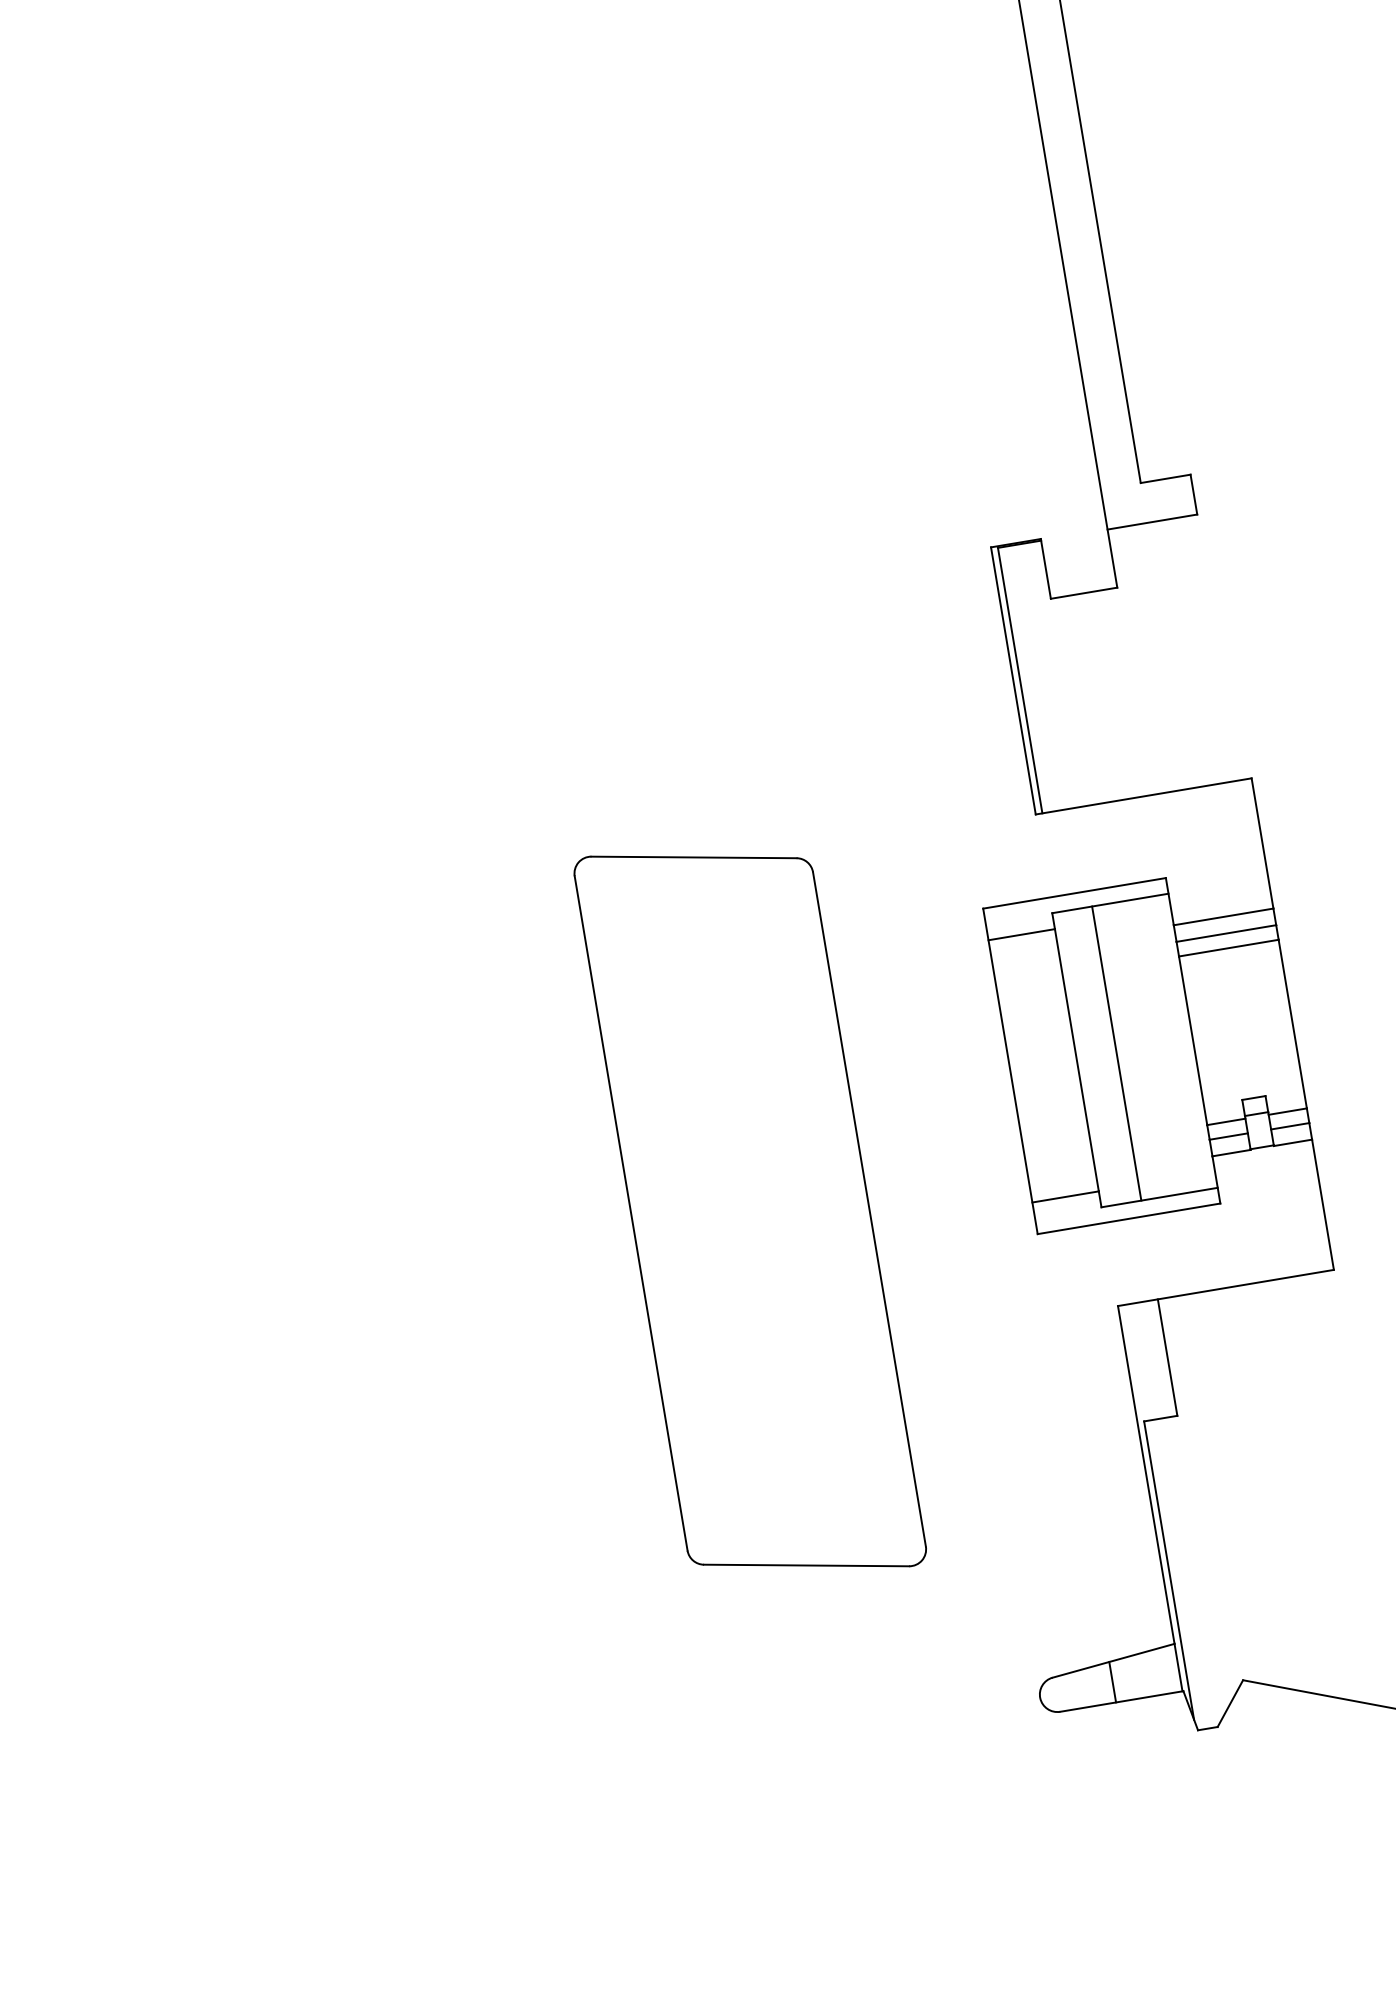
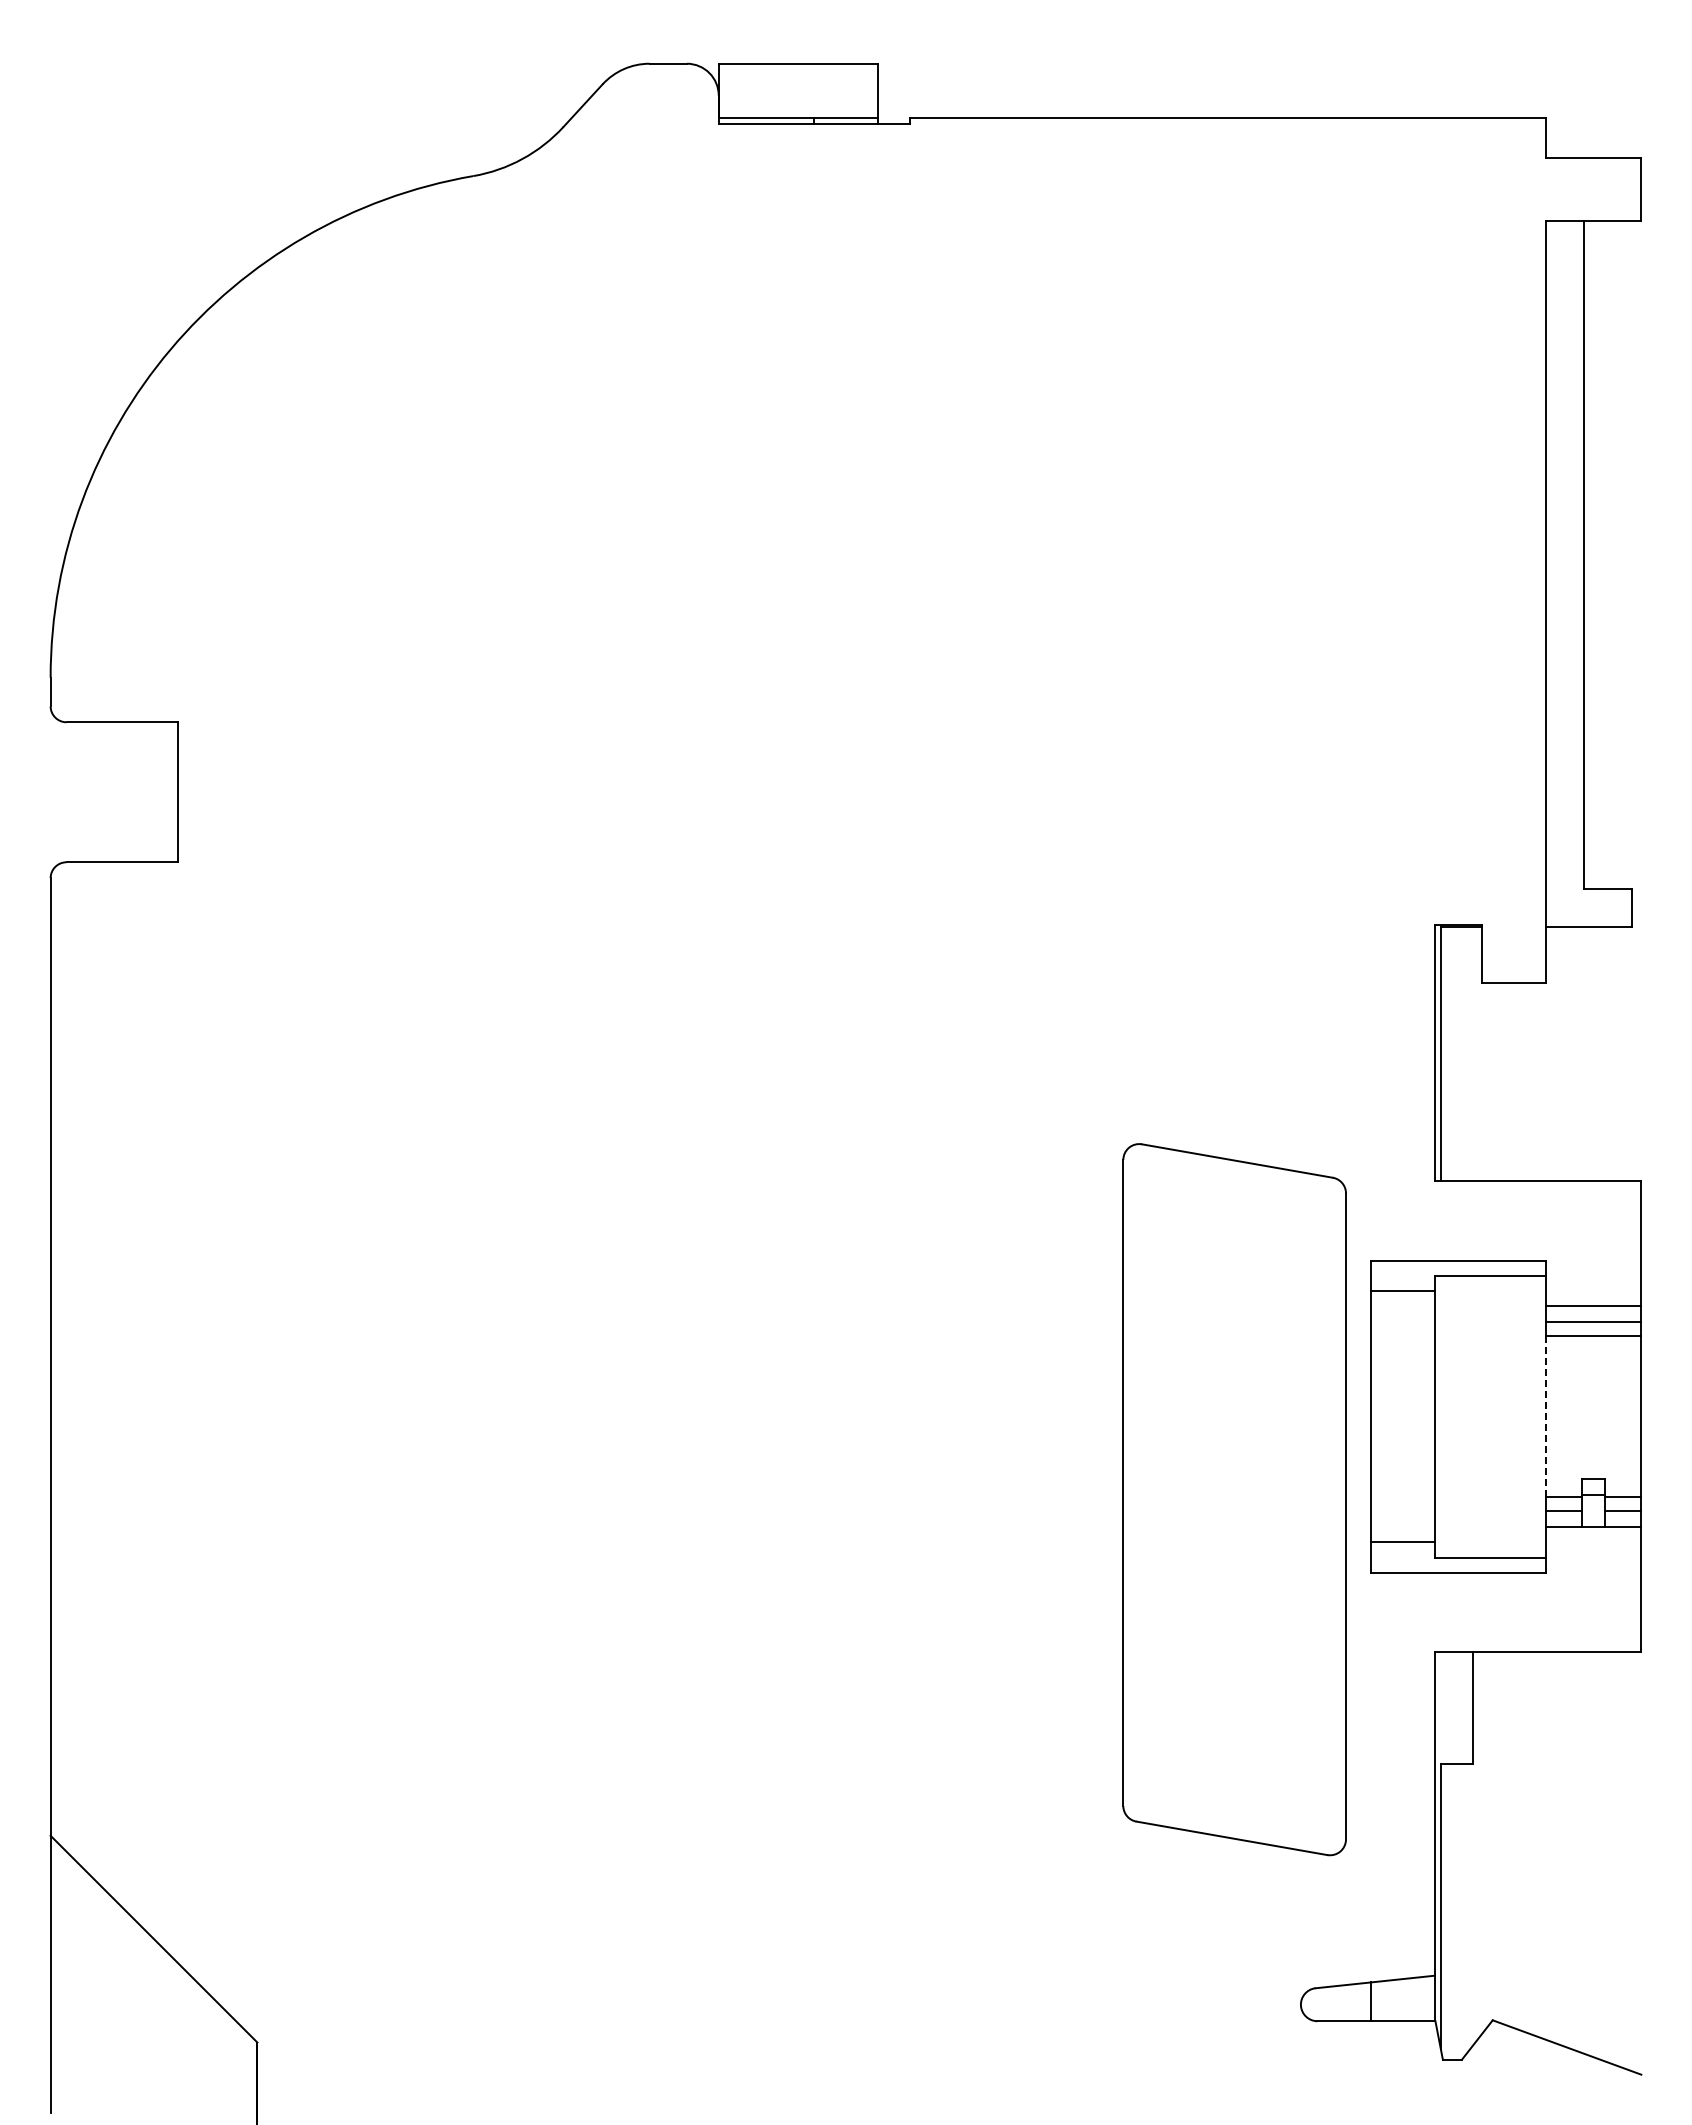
line: (1192, 1040) -> (1545, 1416), solid -> dashed
line: (1116, 1053) -> (1472, 1416), removed
part: (750, 1211) -> (1234, 1499), moved

